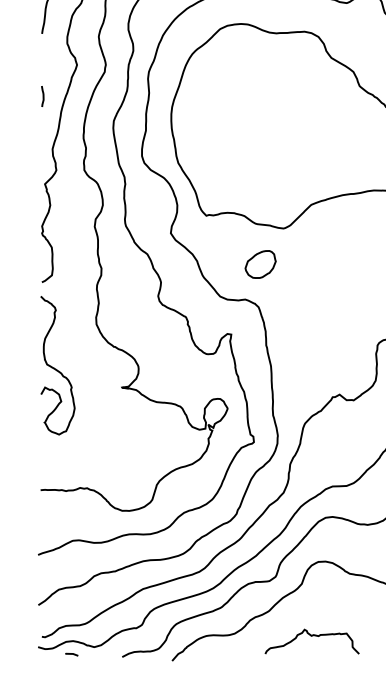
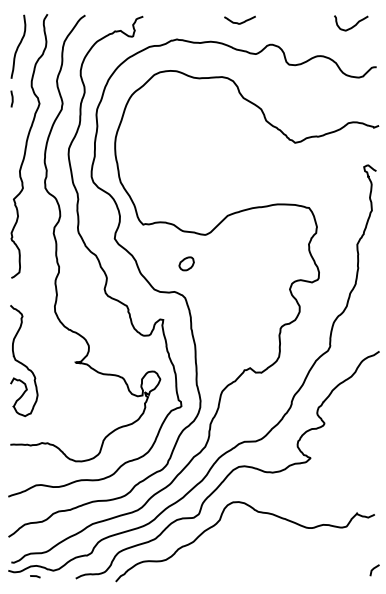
line: (42, 95) -> (11, 98), moved
part: (260, 264) -> (186, 263), size x0.6
curve: (57, 368) -> (23, 363), moved
curve: (312, 636) -> (228, 562), removed

